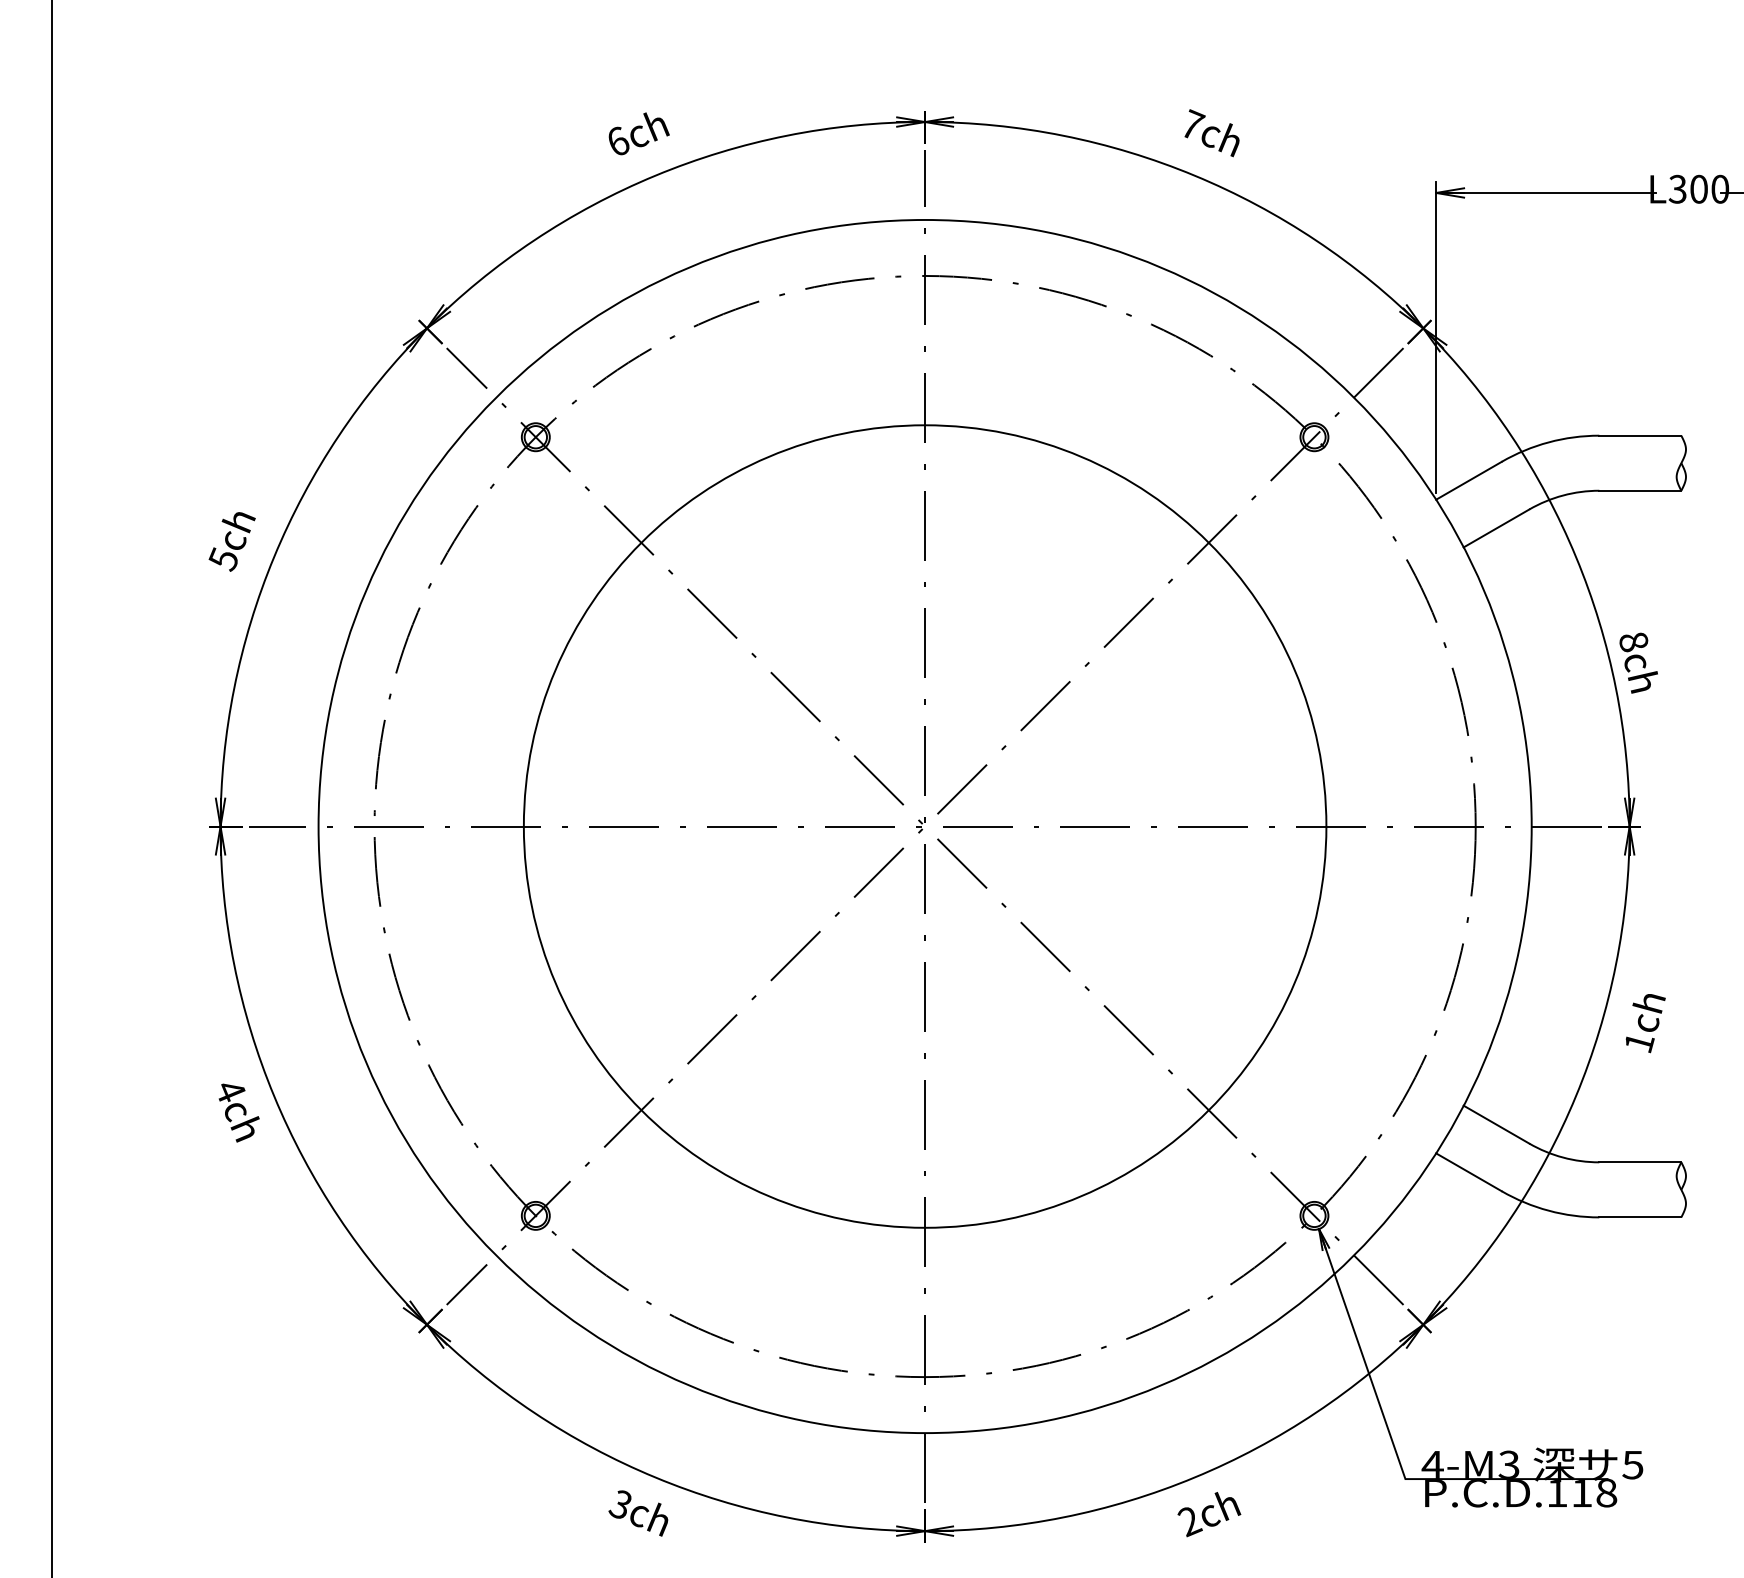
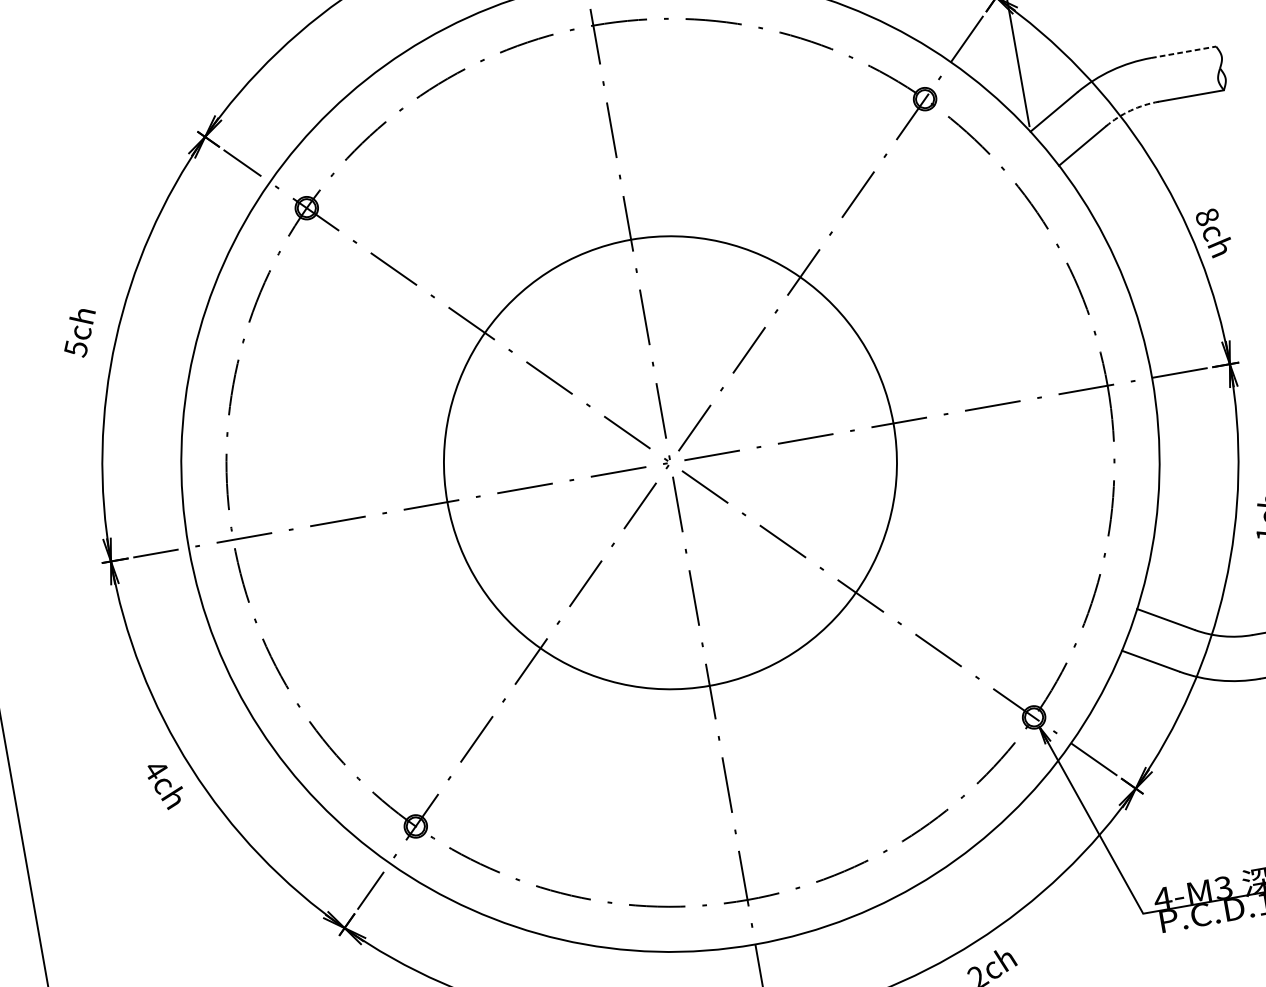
line: (1640, 435) -> (1183, 52), solid -> dashed
arc: (1563, 495) -> (1131, 110), solid -> dashed
circle: (924, 826) -> (669, 462), size x0.7

